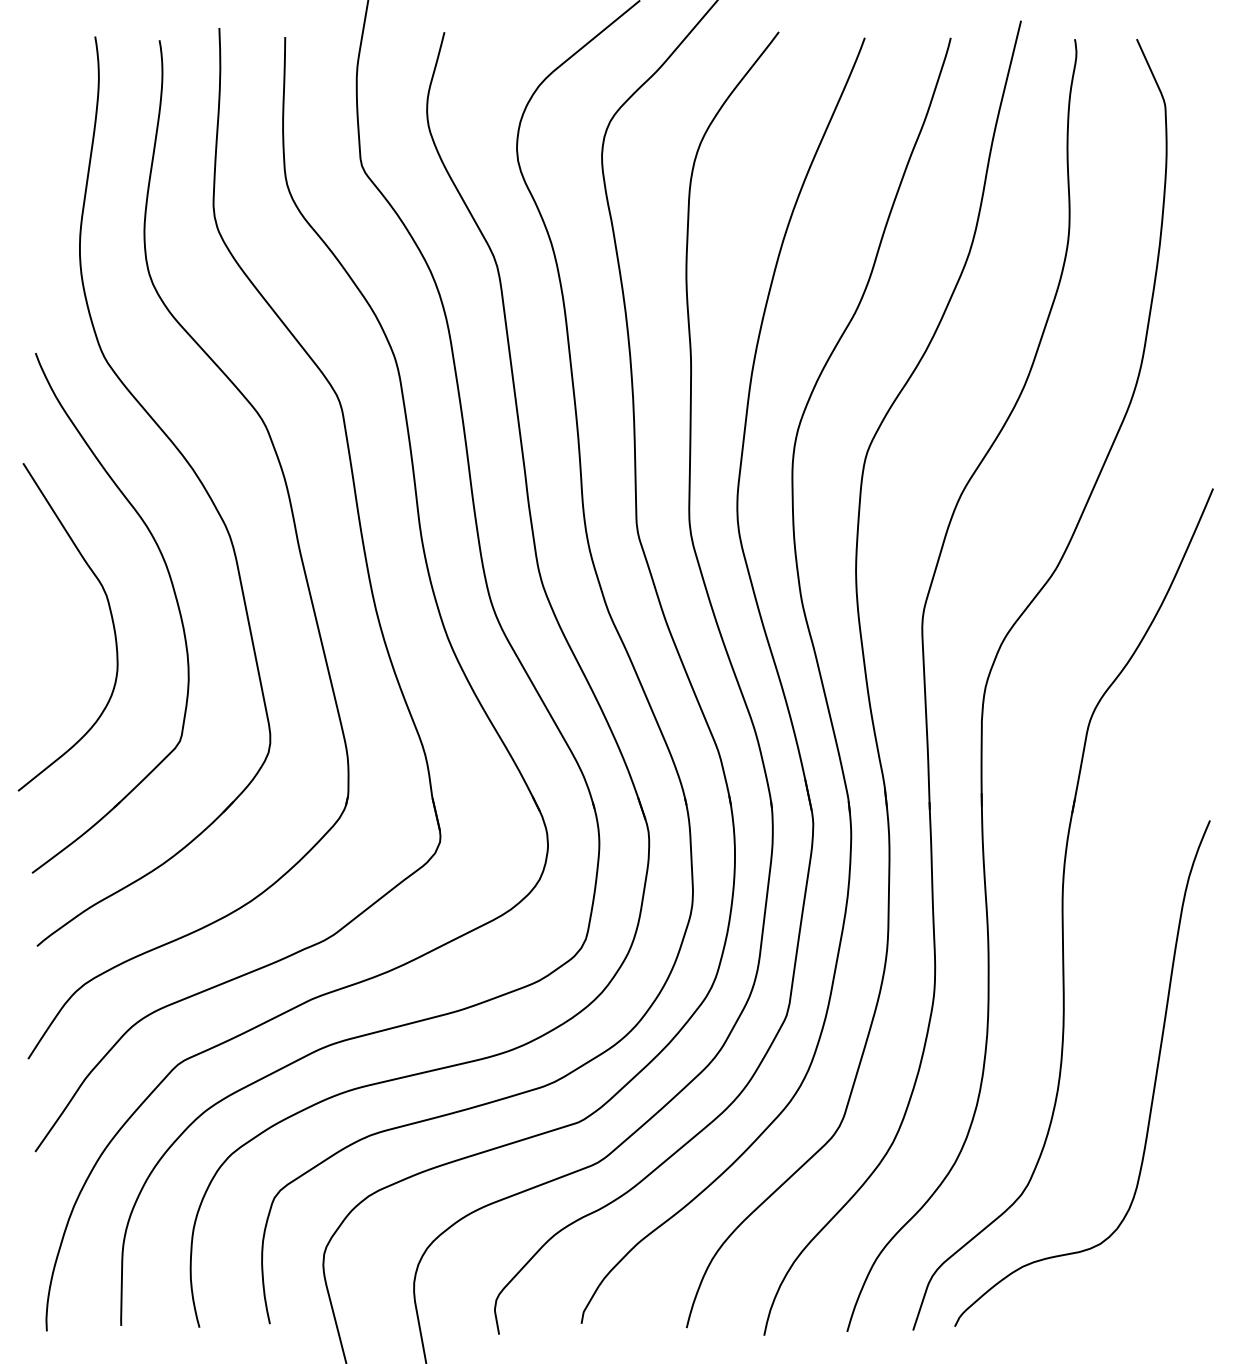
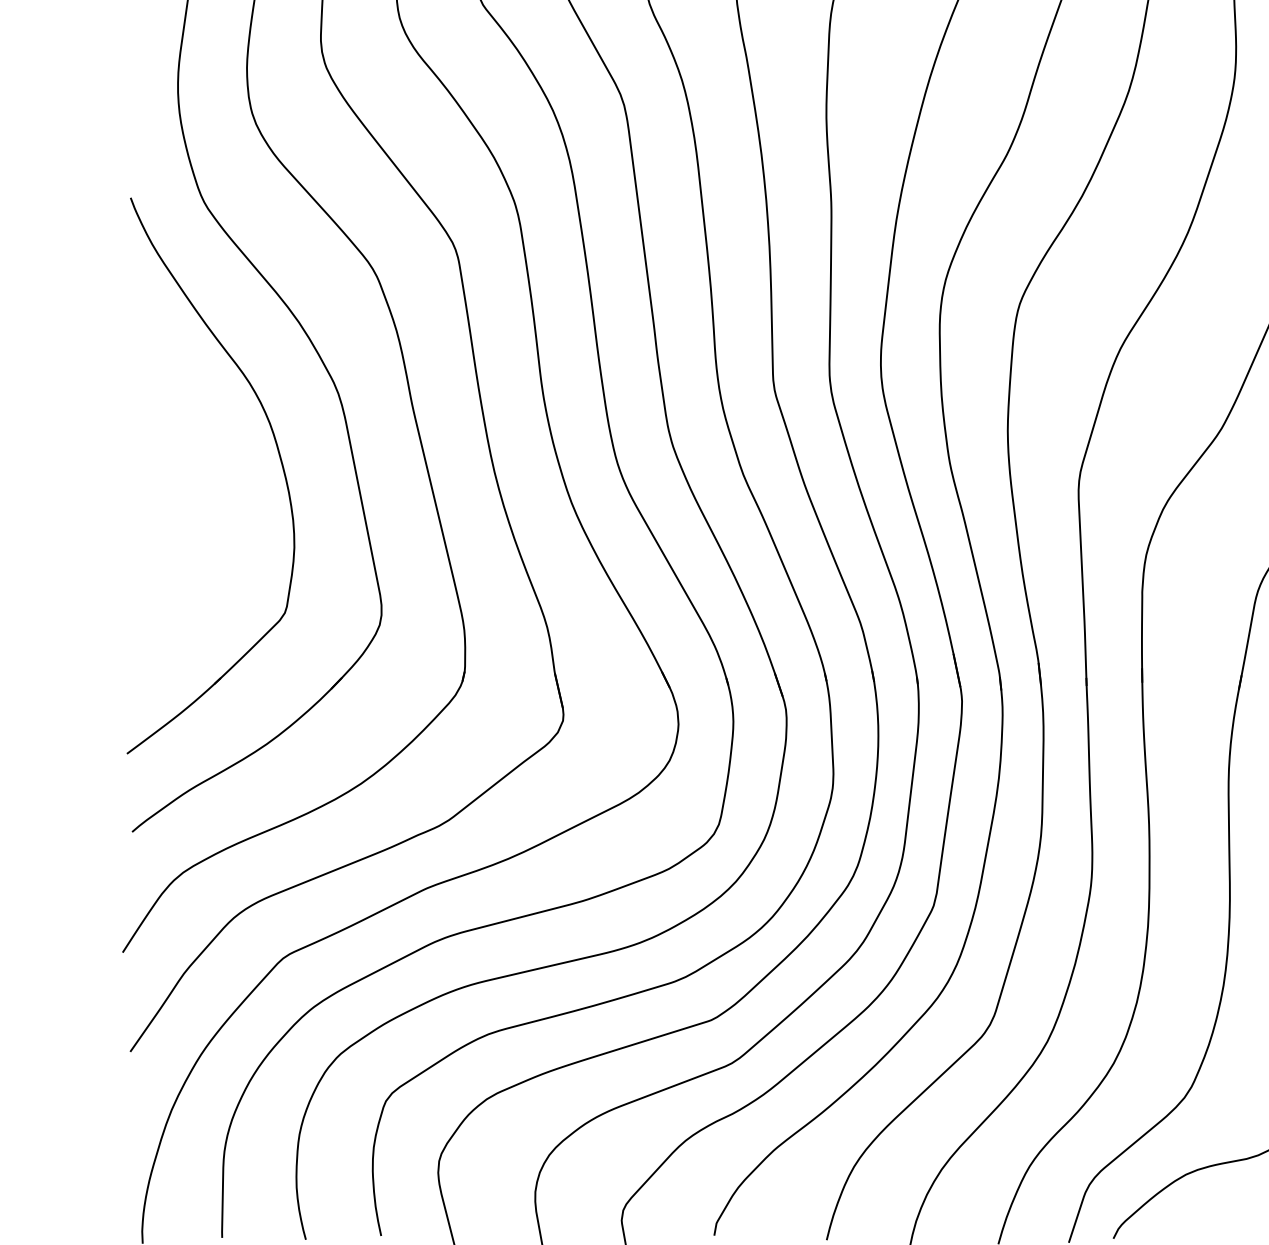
curve: (111, 620) -> (211, 483), removed

